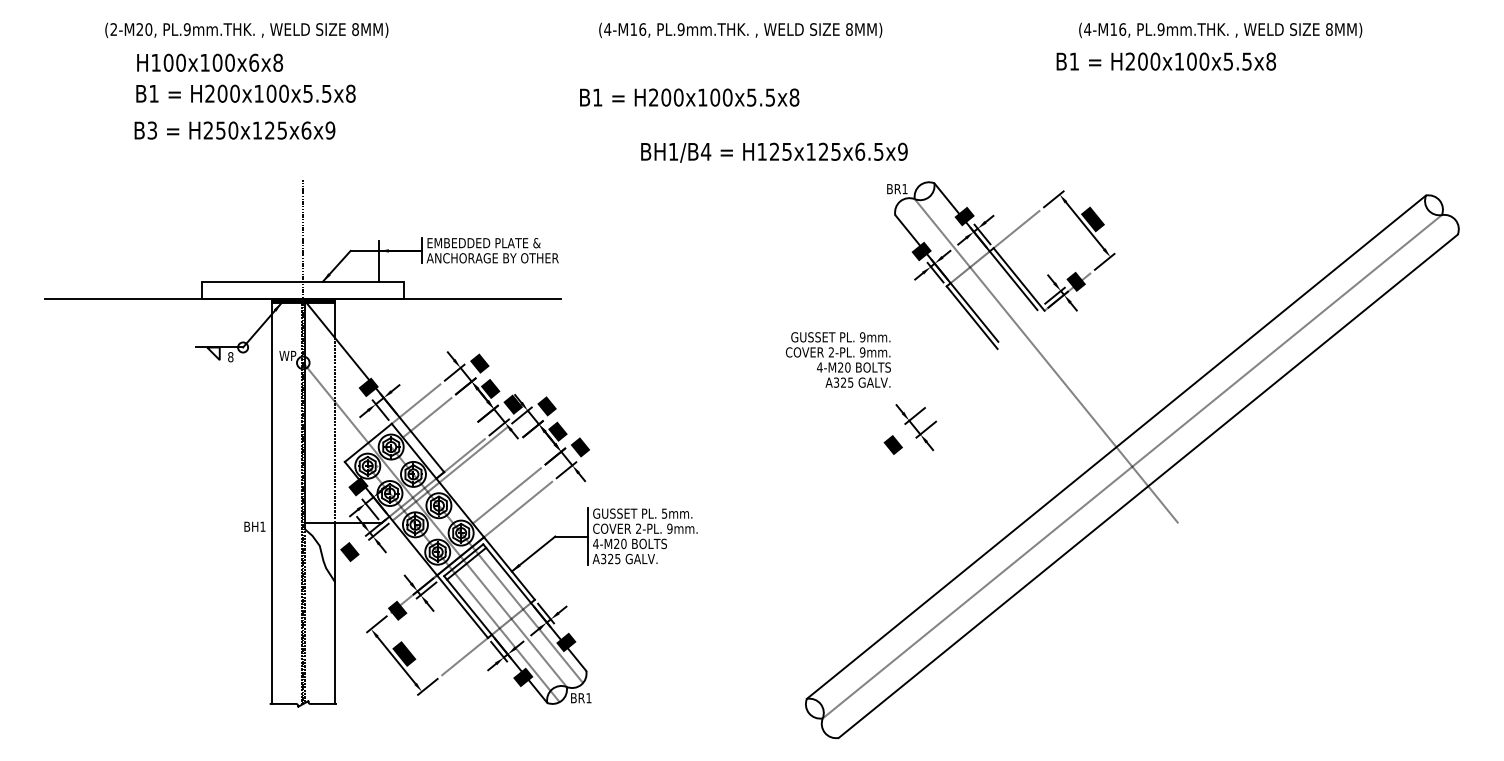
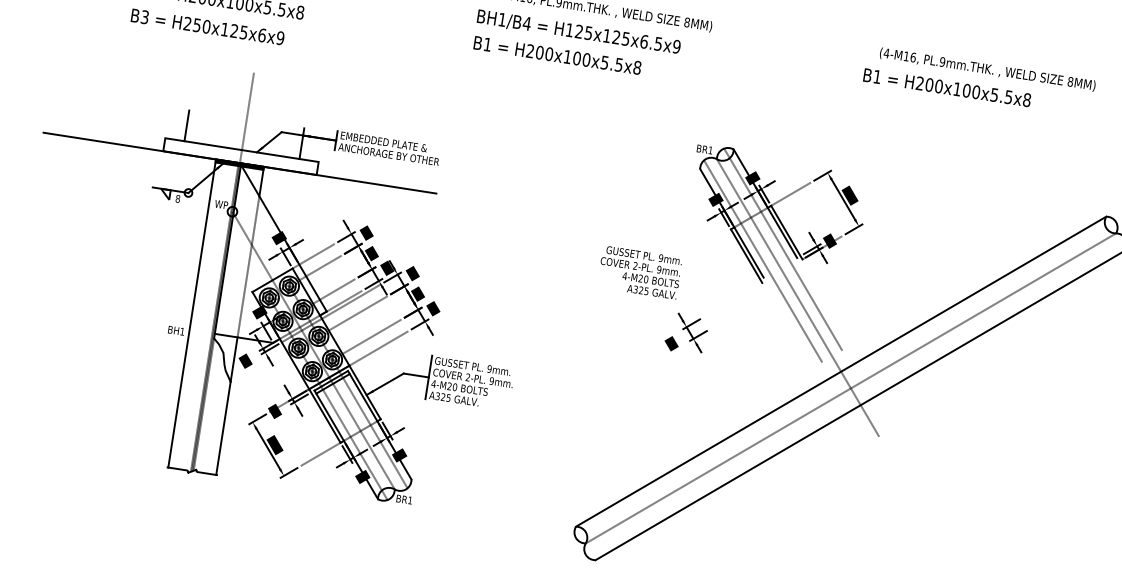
text: (1220, 30) -> (987, 69), moved
text: (1166, 61) -> (947, 87), moved
text: (774, 152) -> (579, 32), moved
line: (227, 261) -> (186, 125), added
line: (1017, 302) -> (782, 249), added
line: (994, 321) -> (763, 261), added
line: (449, 444) -> (334, 291), added
line: (484, 468) -> (357, 313), added
text: (664, 513) -> (489, 368), 5mm. -> 9mm.

